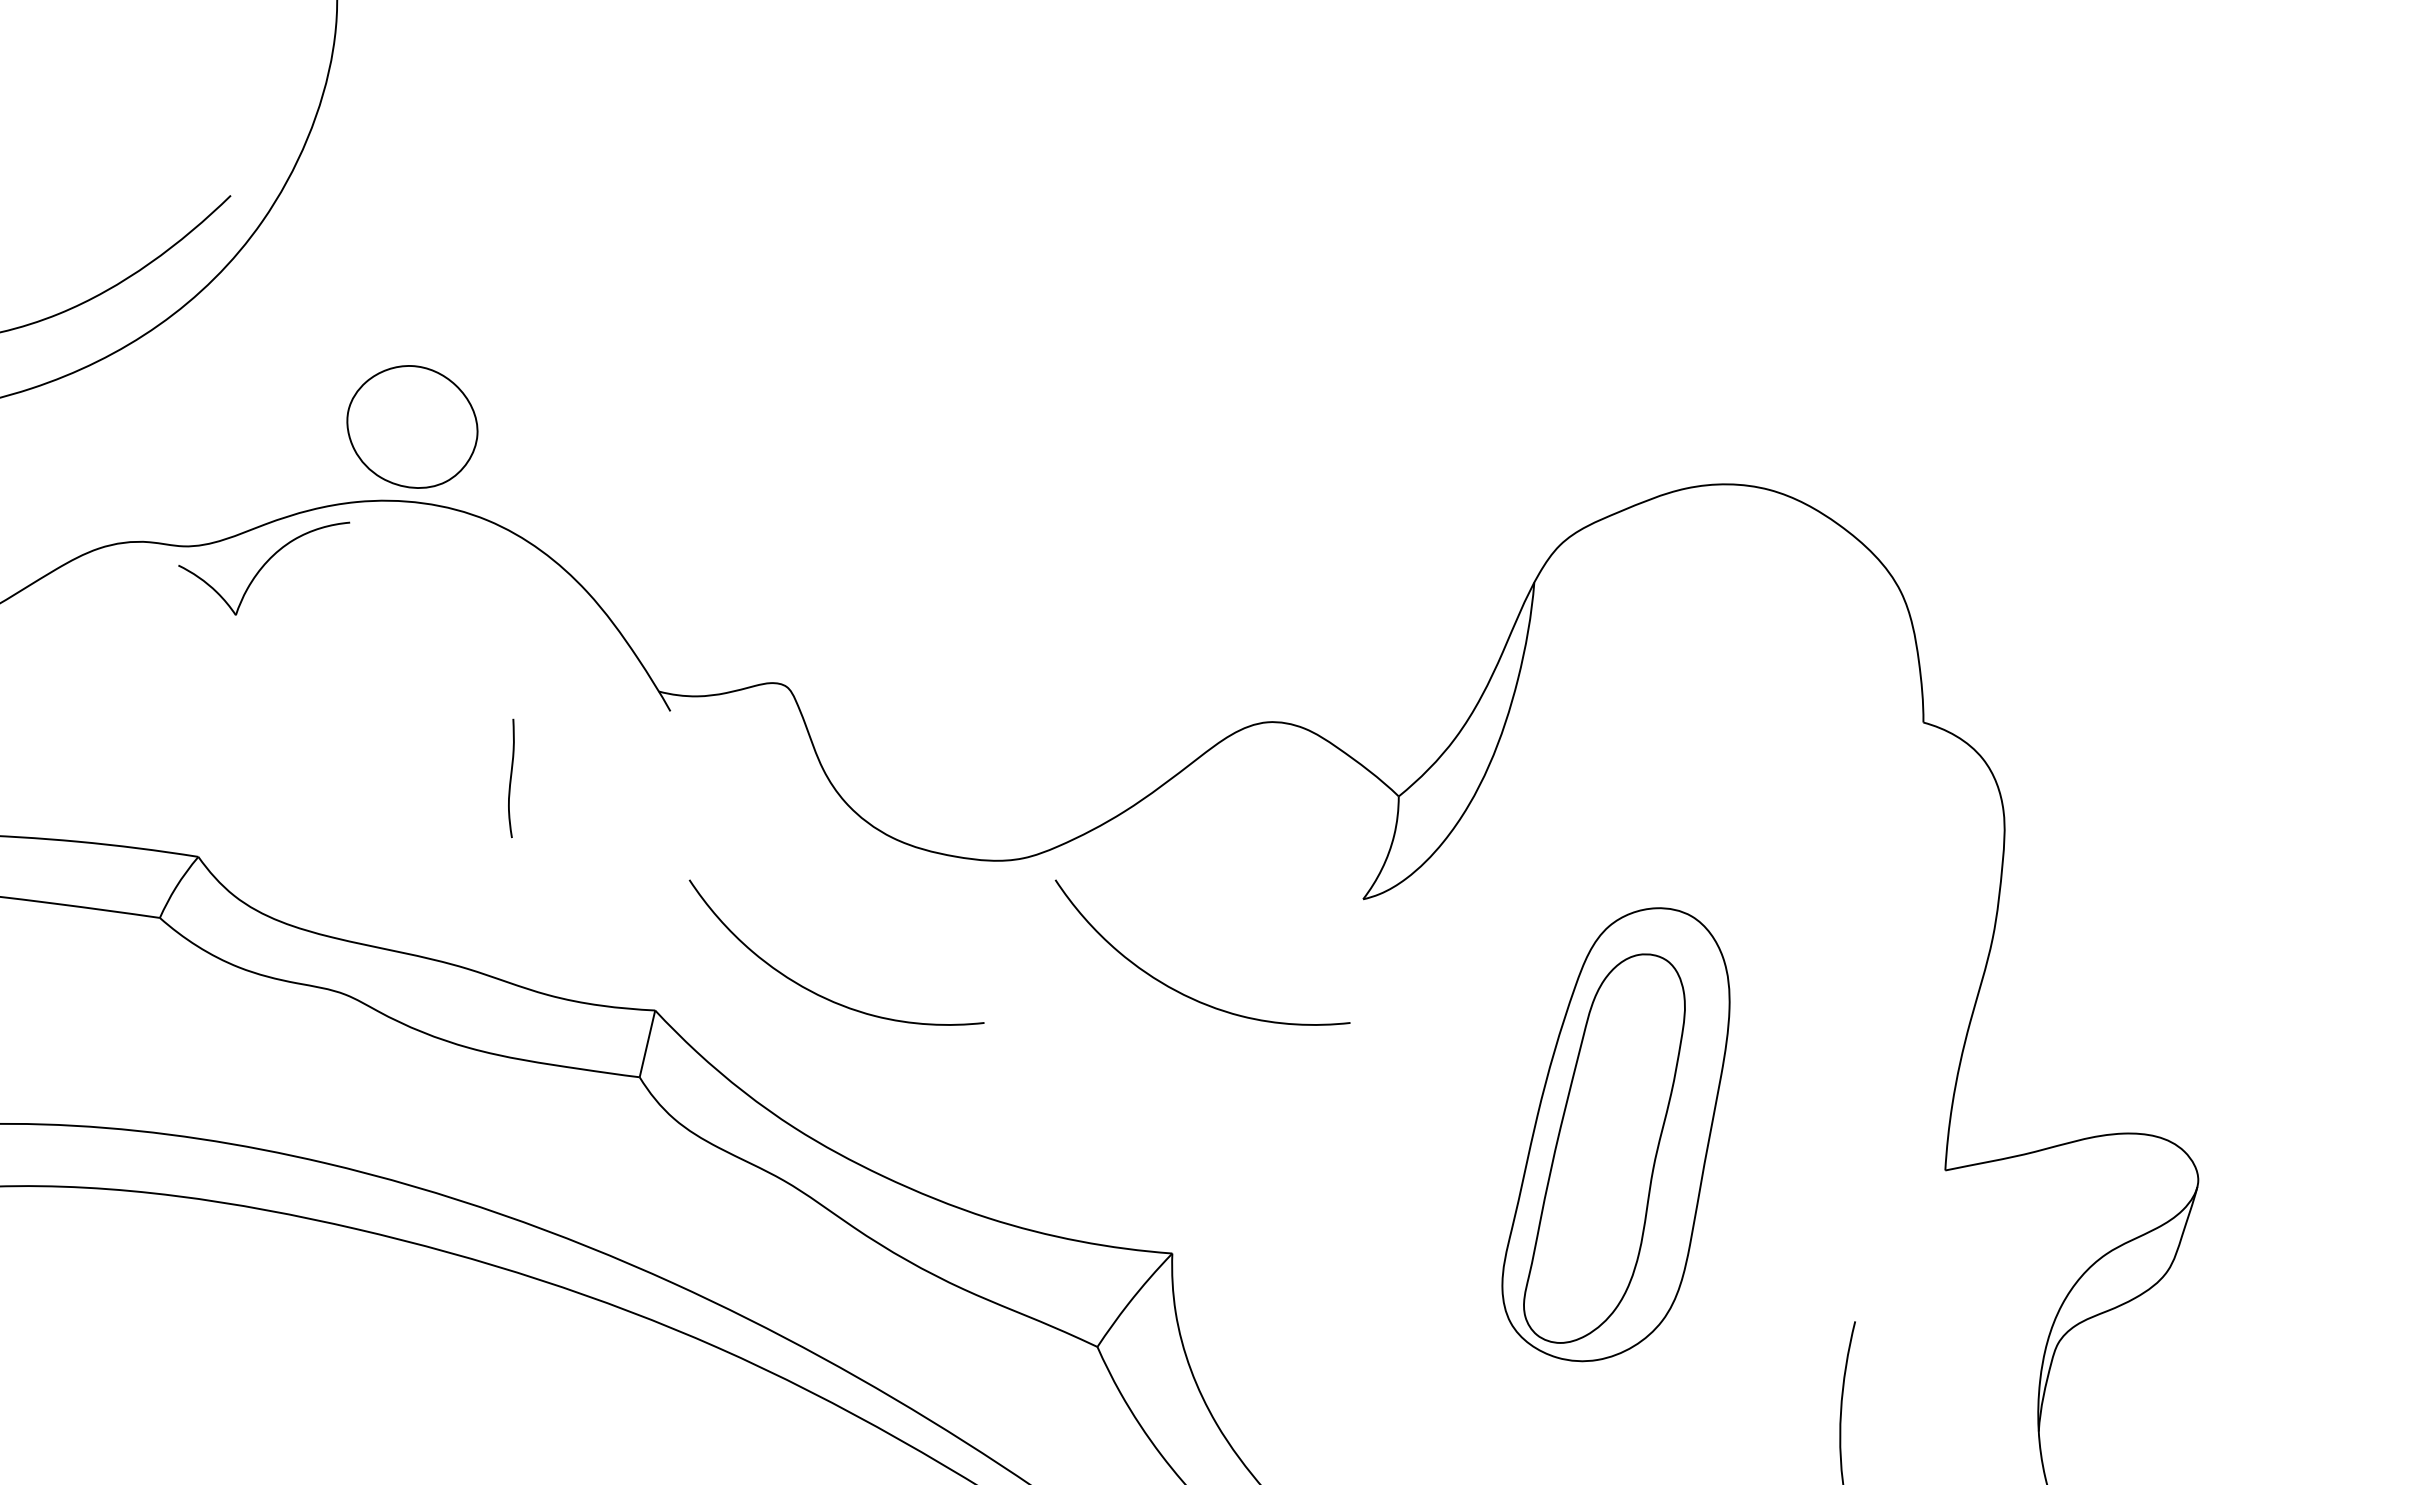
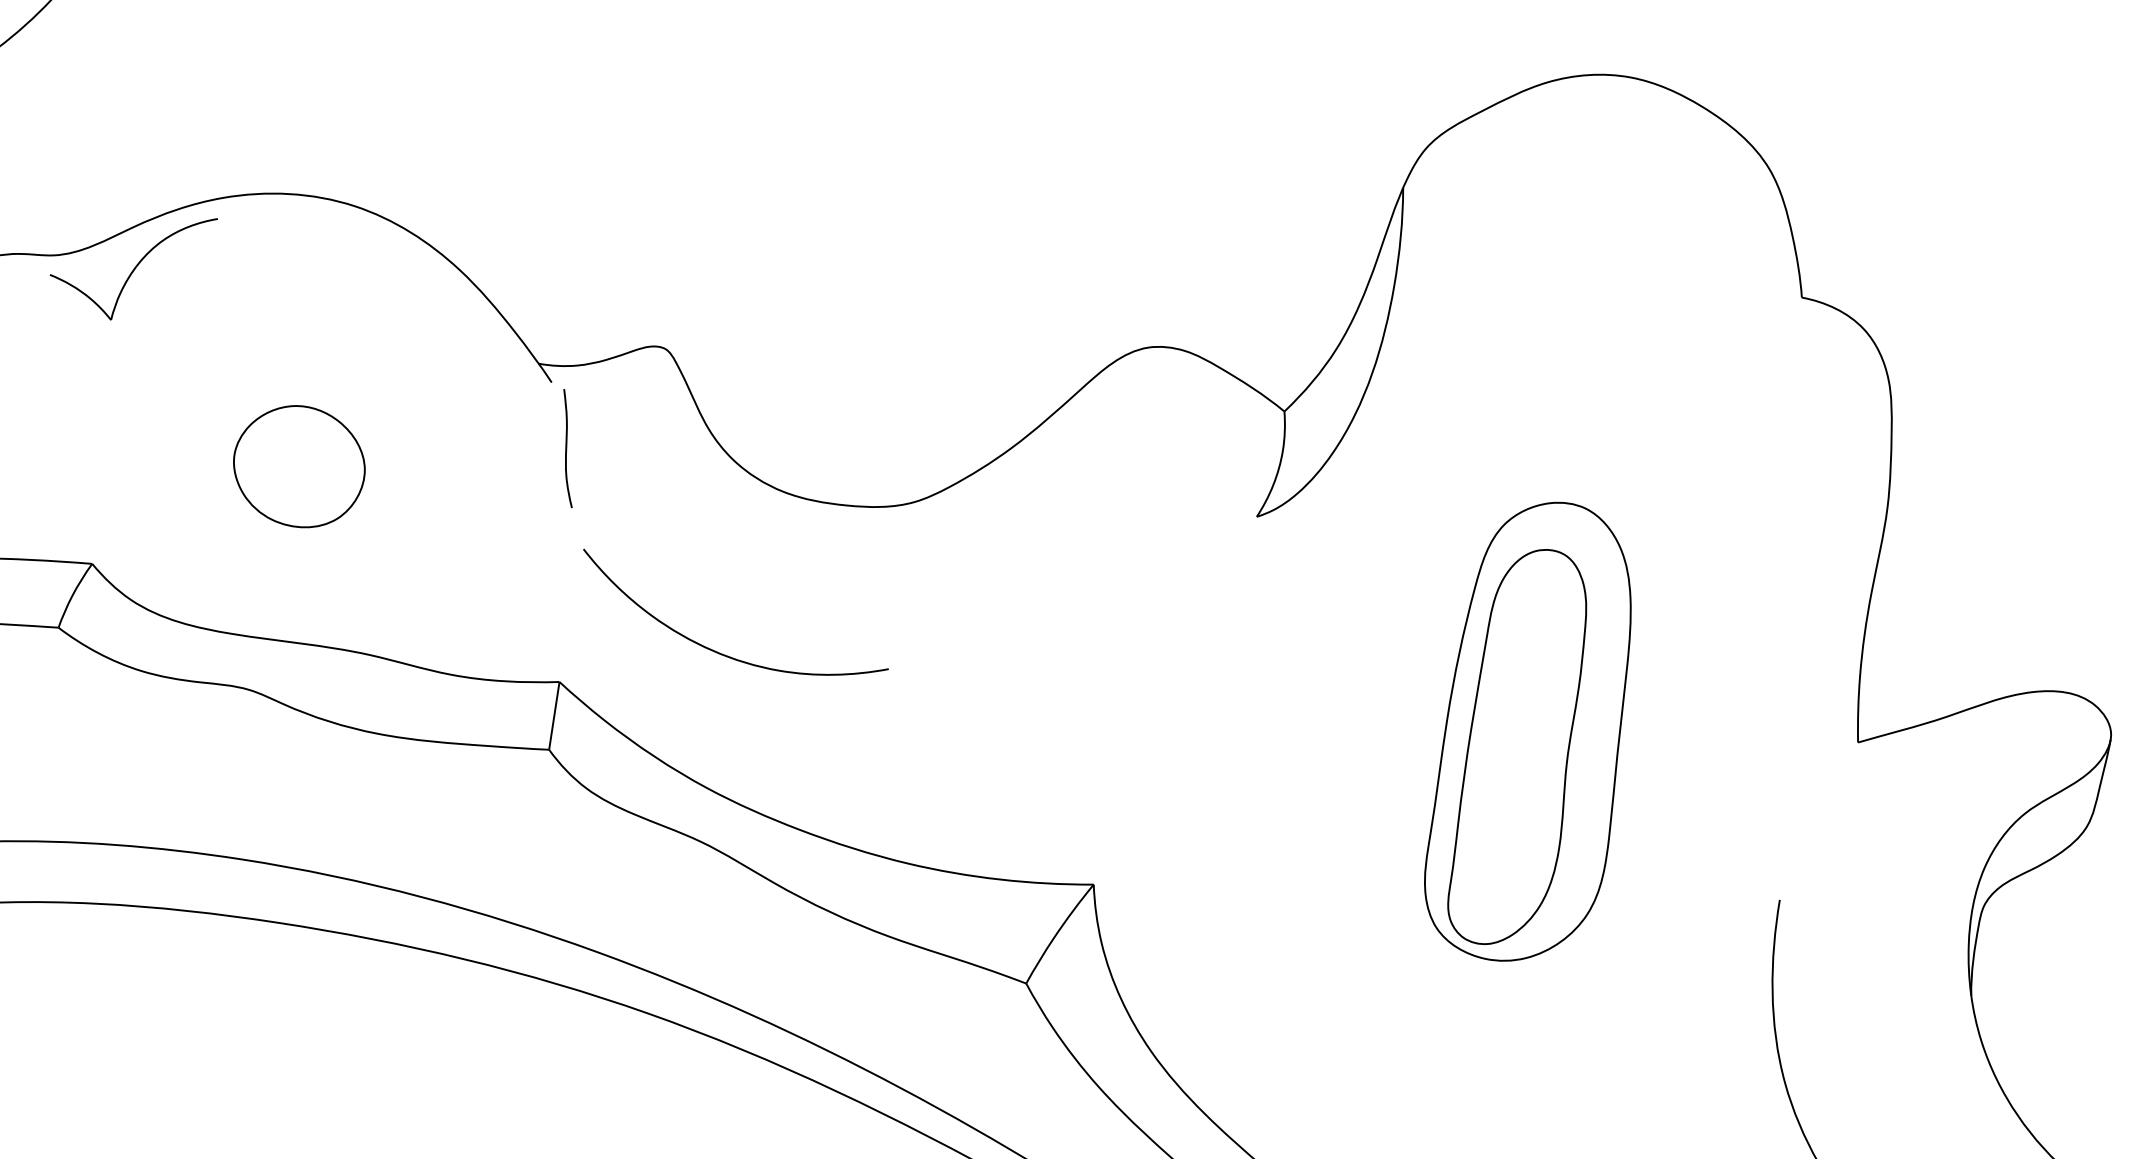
part: (412, 426) -> (299, 466), moved
curve: (511, 778) -> (566, 448), moved
curve: (1181, 992) -> (1082, 623), removed

